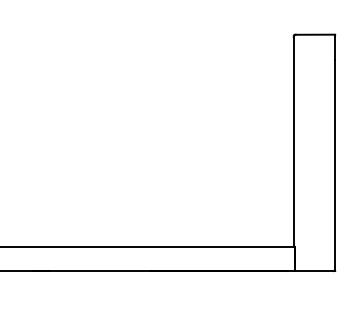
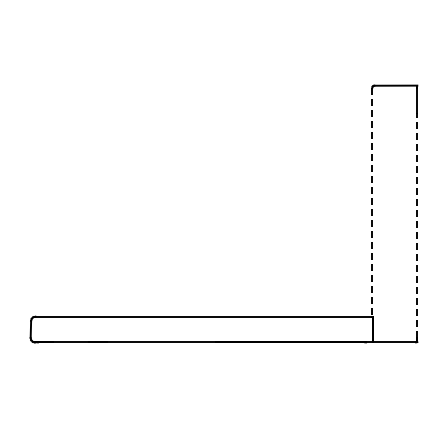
line: (293, 142) -> (372, 202), solid -> dashed
line: (335, 163) -> (417, 225), solid -> dashed

